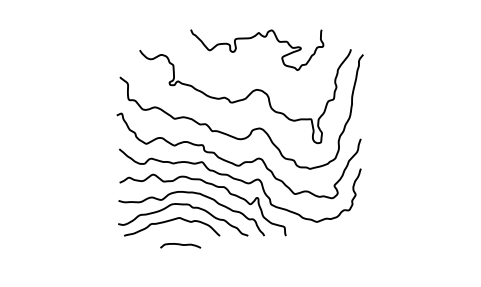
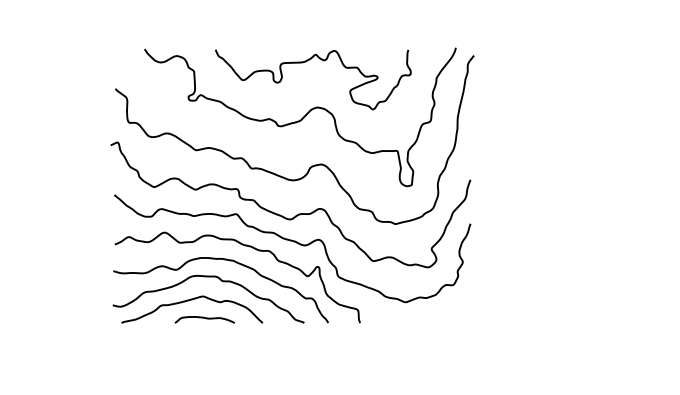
curve: (252, 38) -> (306, 62), moved
curve: (180, 245) -> (204, 319), moved

